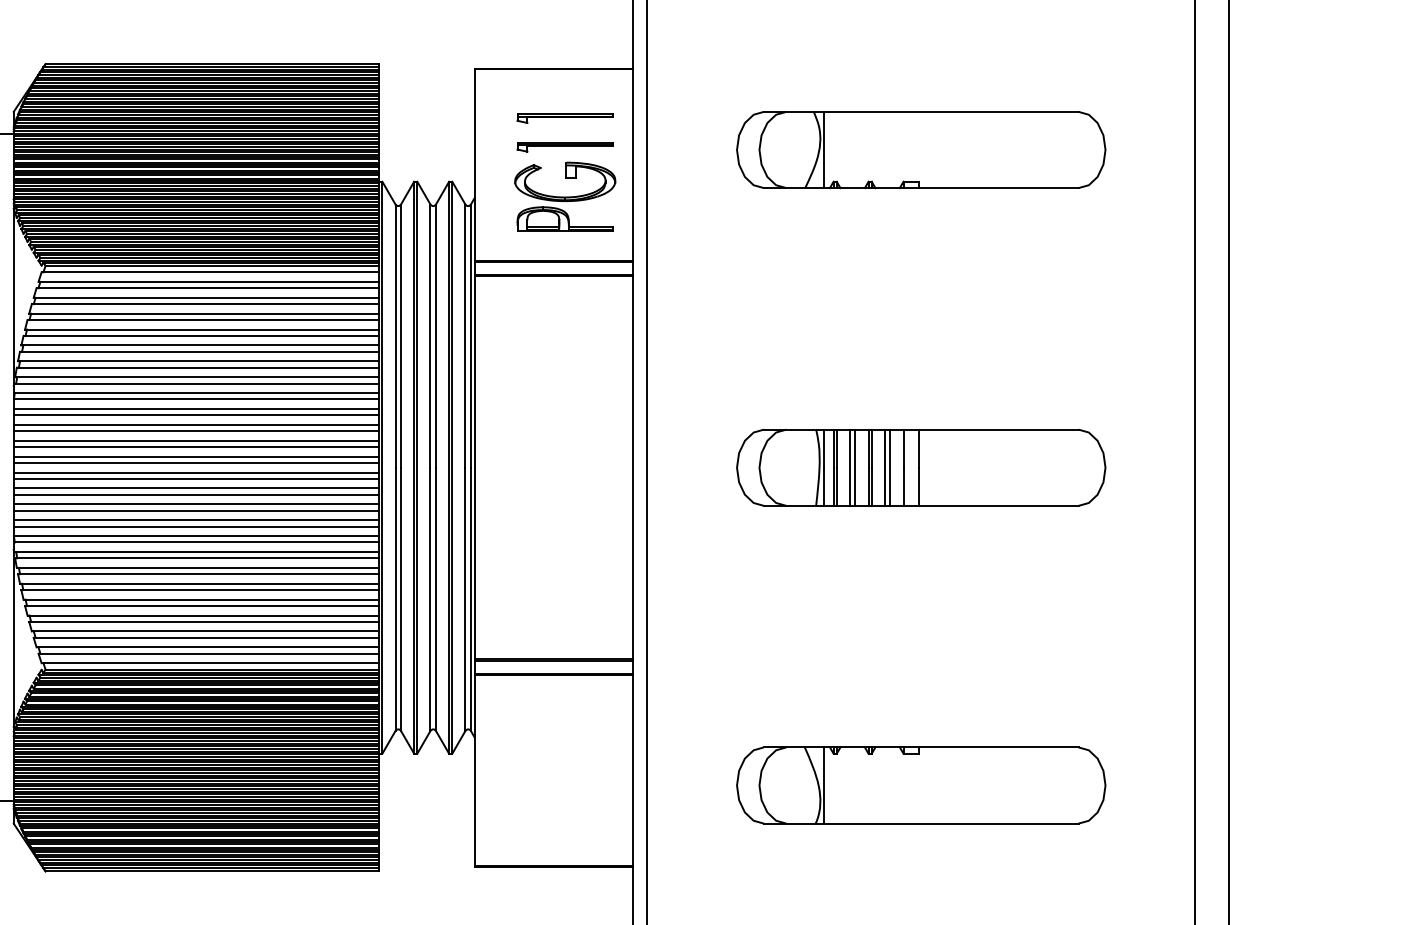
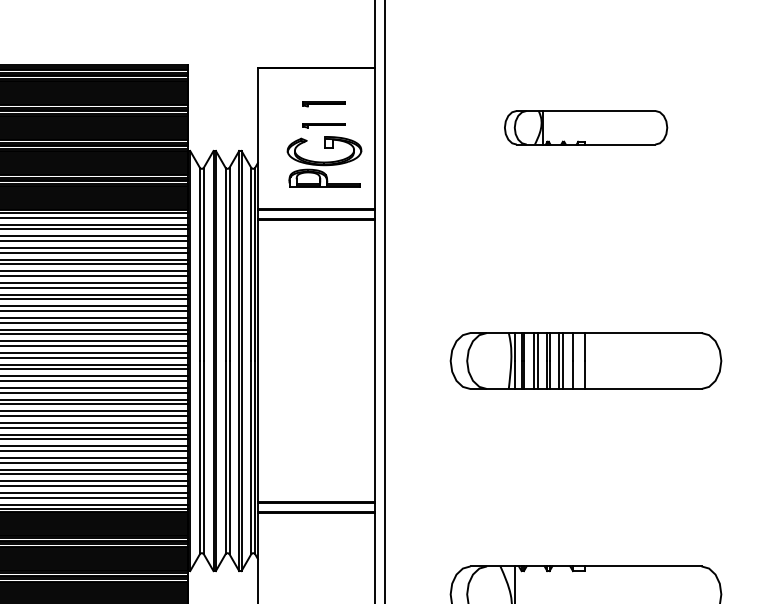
part: (564, 118) -> (323, 104), size x0.6
part: (564, 147) -> (323, 125), size x0.6
part: (921, 150) -> (586, 128), size x0.6

